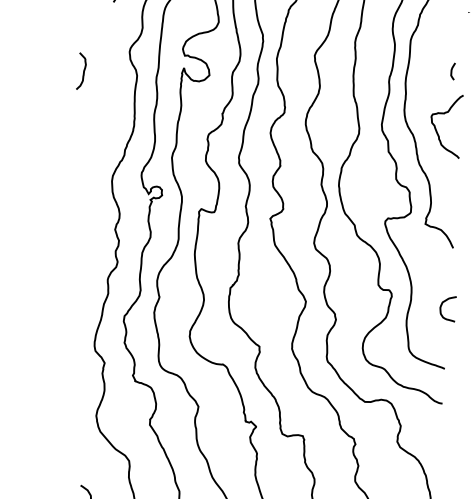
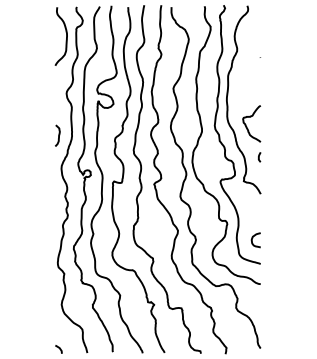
curve: (83, 70) -> (58, 135), moved
curve: (452, 71) -> (259, 157), moved
curve: (443, 305) -> (253, 238), moved

